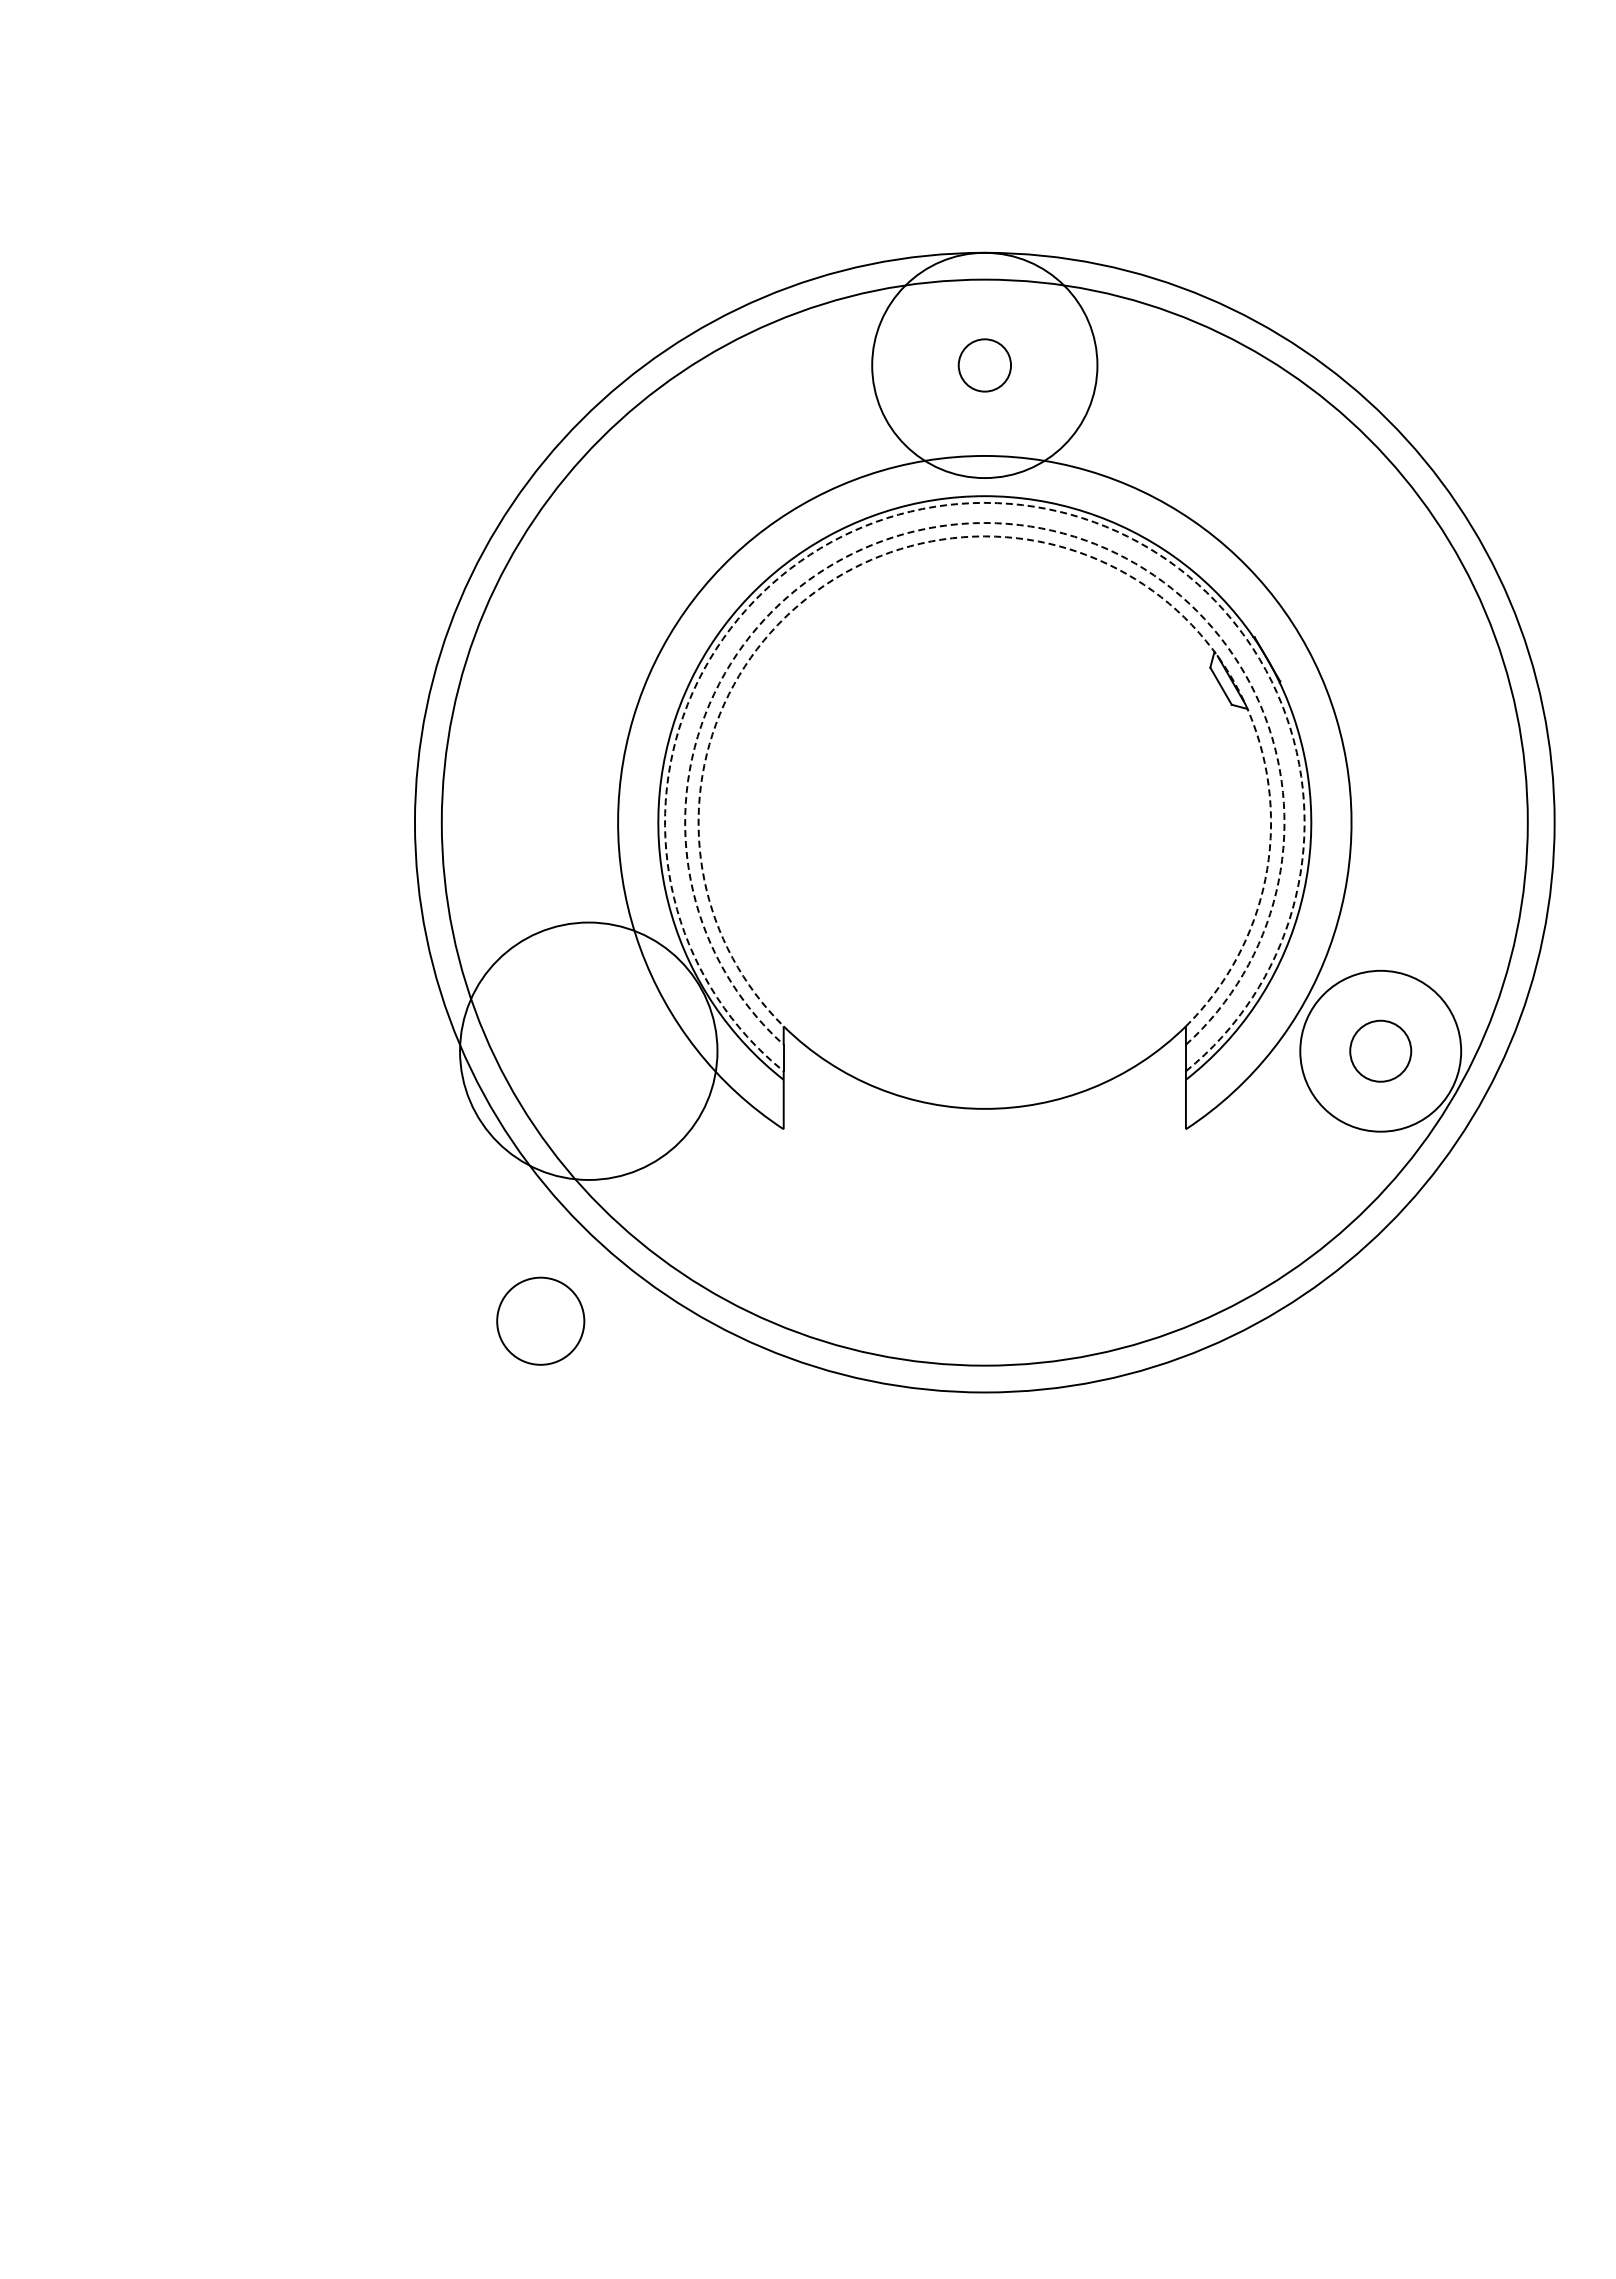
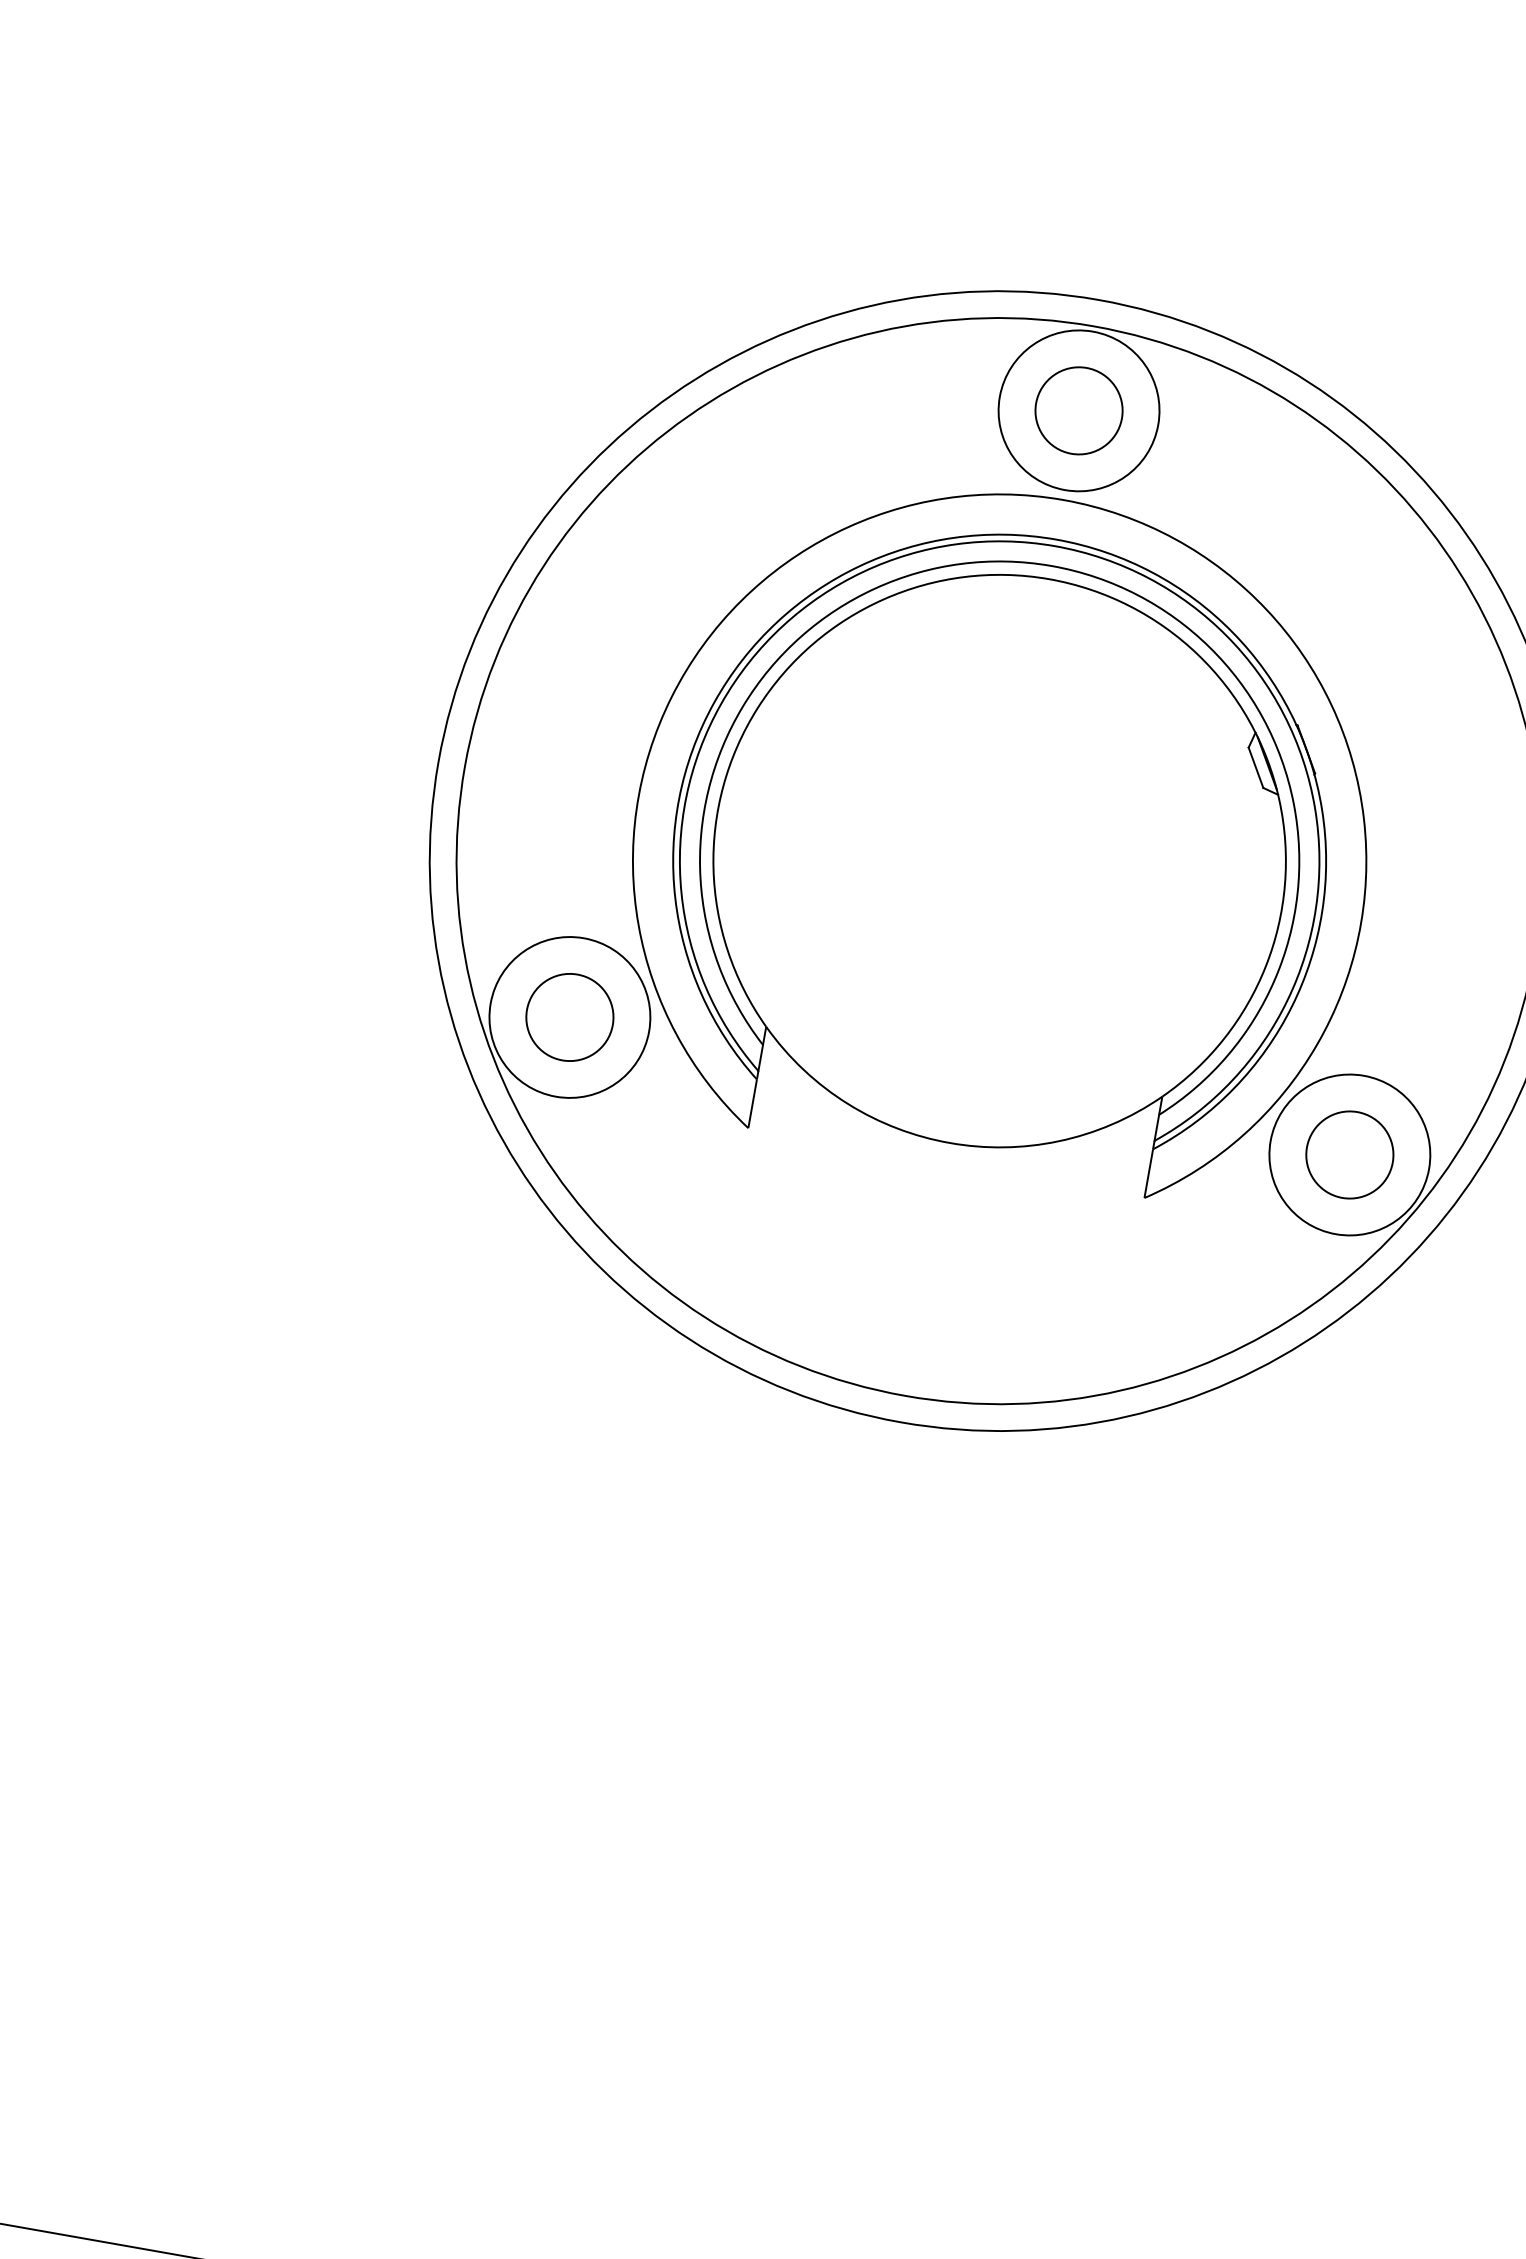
circle: (984, 365) -> (1078, 410), size x0.71
circle: (984, 365) -> (1078, 410), size x1.67
arc: (984, 502) -> (1054, 545), dashed -> solid
arc: (984, 523) -> (1051, 566), dashed -> solid
arc: (984, 536) -> (1049, 579), dashed -> solid
circle: (588, 1050) -> (569, 1016), size x0.62
circle: (1380, 1050) -> (1349, 1154), size x1.43
circle: (540, 1320) -> (569, 1016), moved

